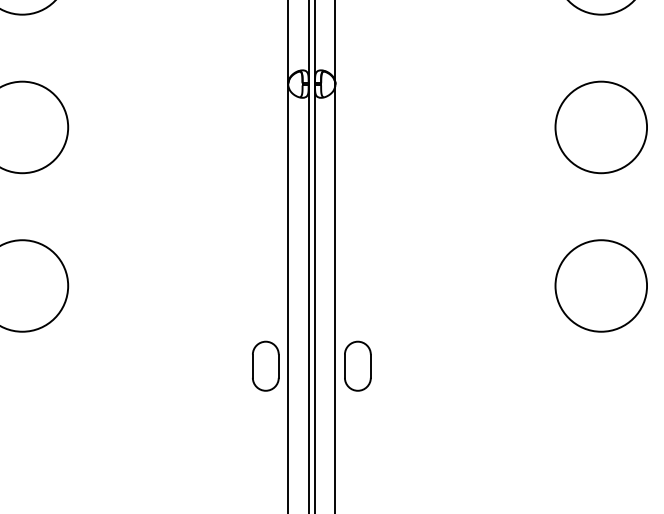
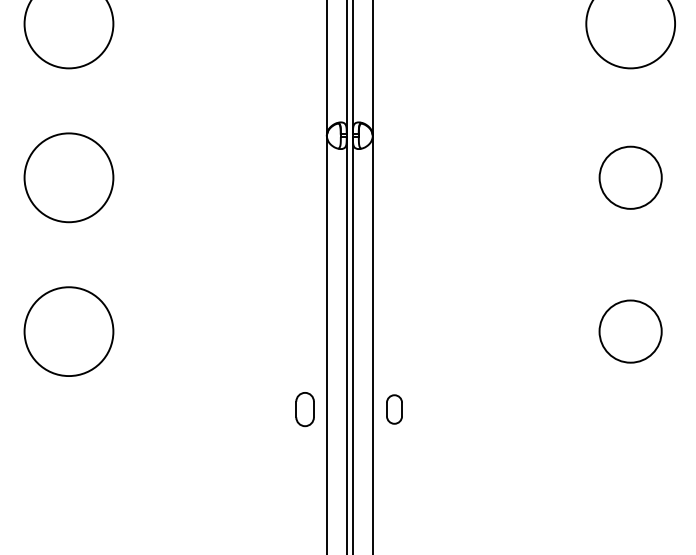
circle: (601, 127) -> (630, 177), size x0.7
circle: (601, 285) -> (630, 331), size x0.7
part: (265, 366) -> (304, 409), size x0.7
part: (357, 366) -> (394, 409), size x0.6

